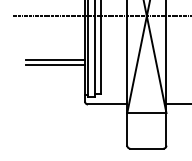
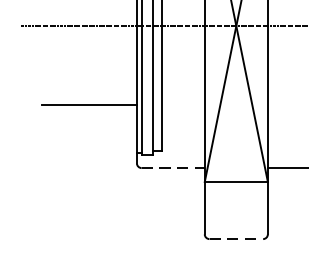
line: (55, 59) -> (89, 95), removed
line: (107, 104) -> (173, 168), solid -> dashed
line: (146, 148) -> (235, 238), solid -> dashed

